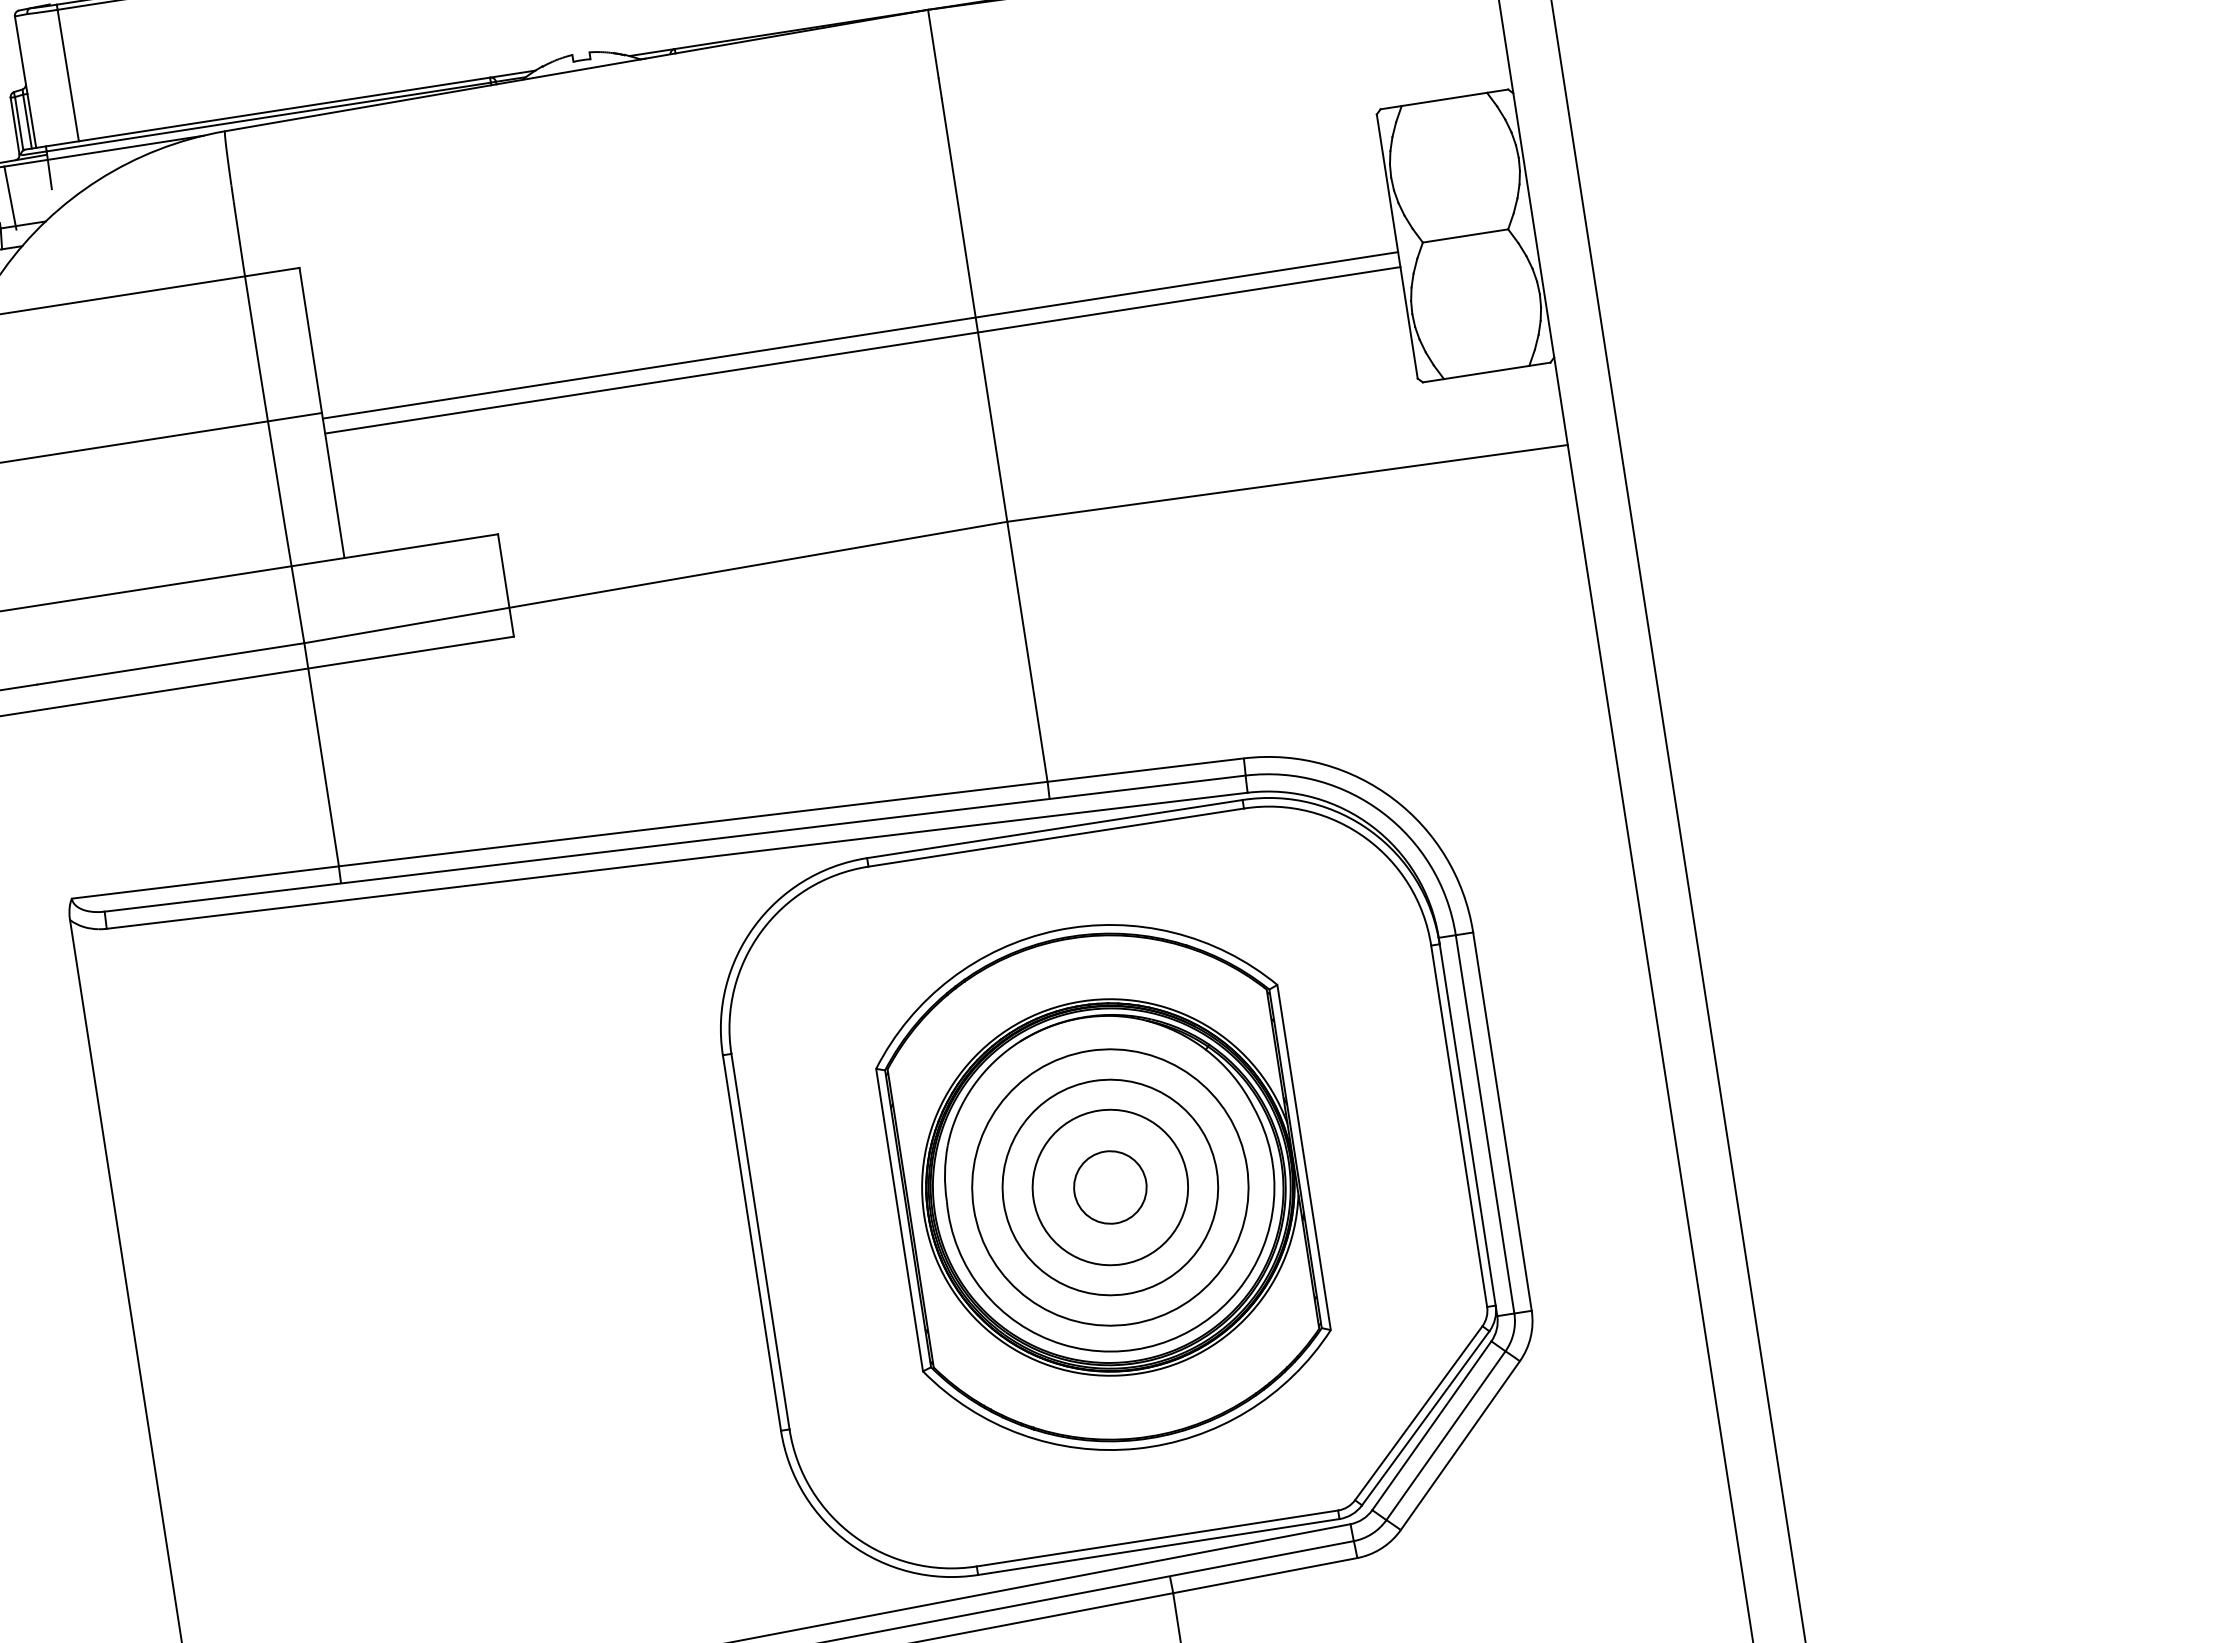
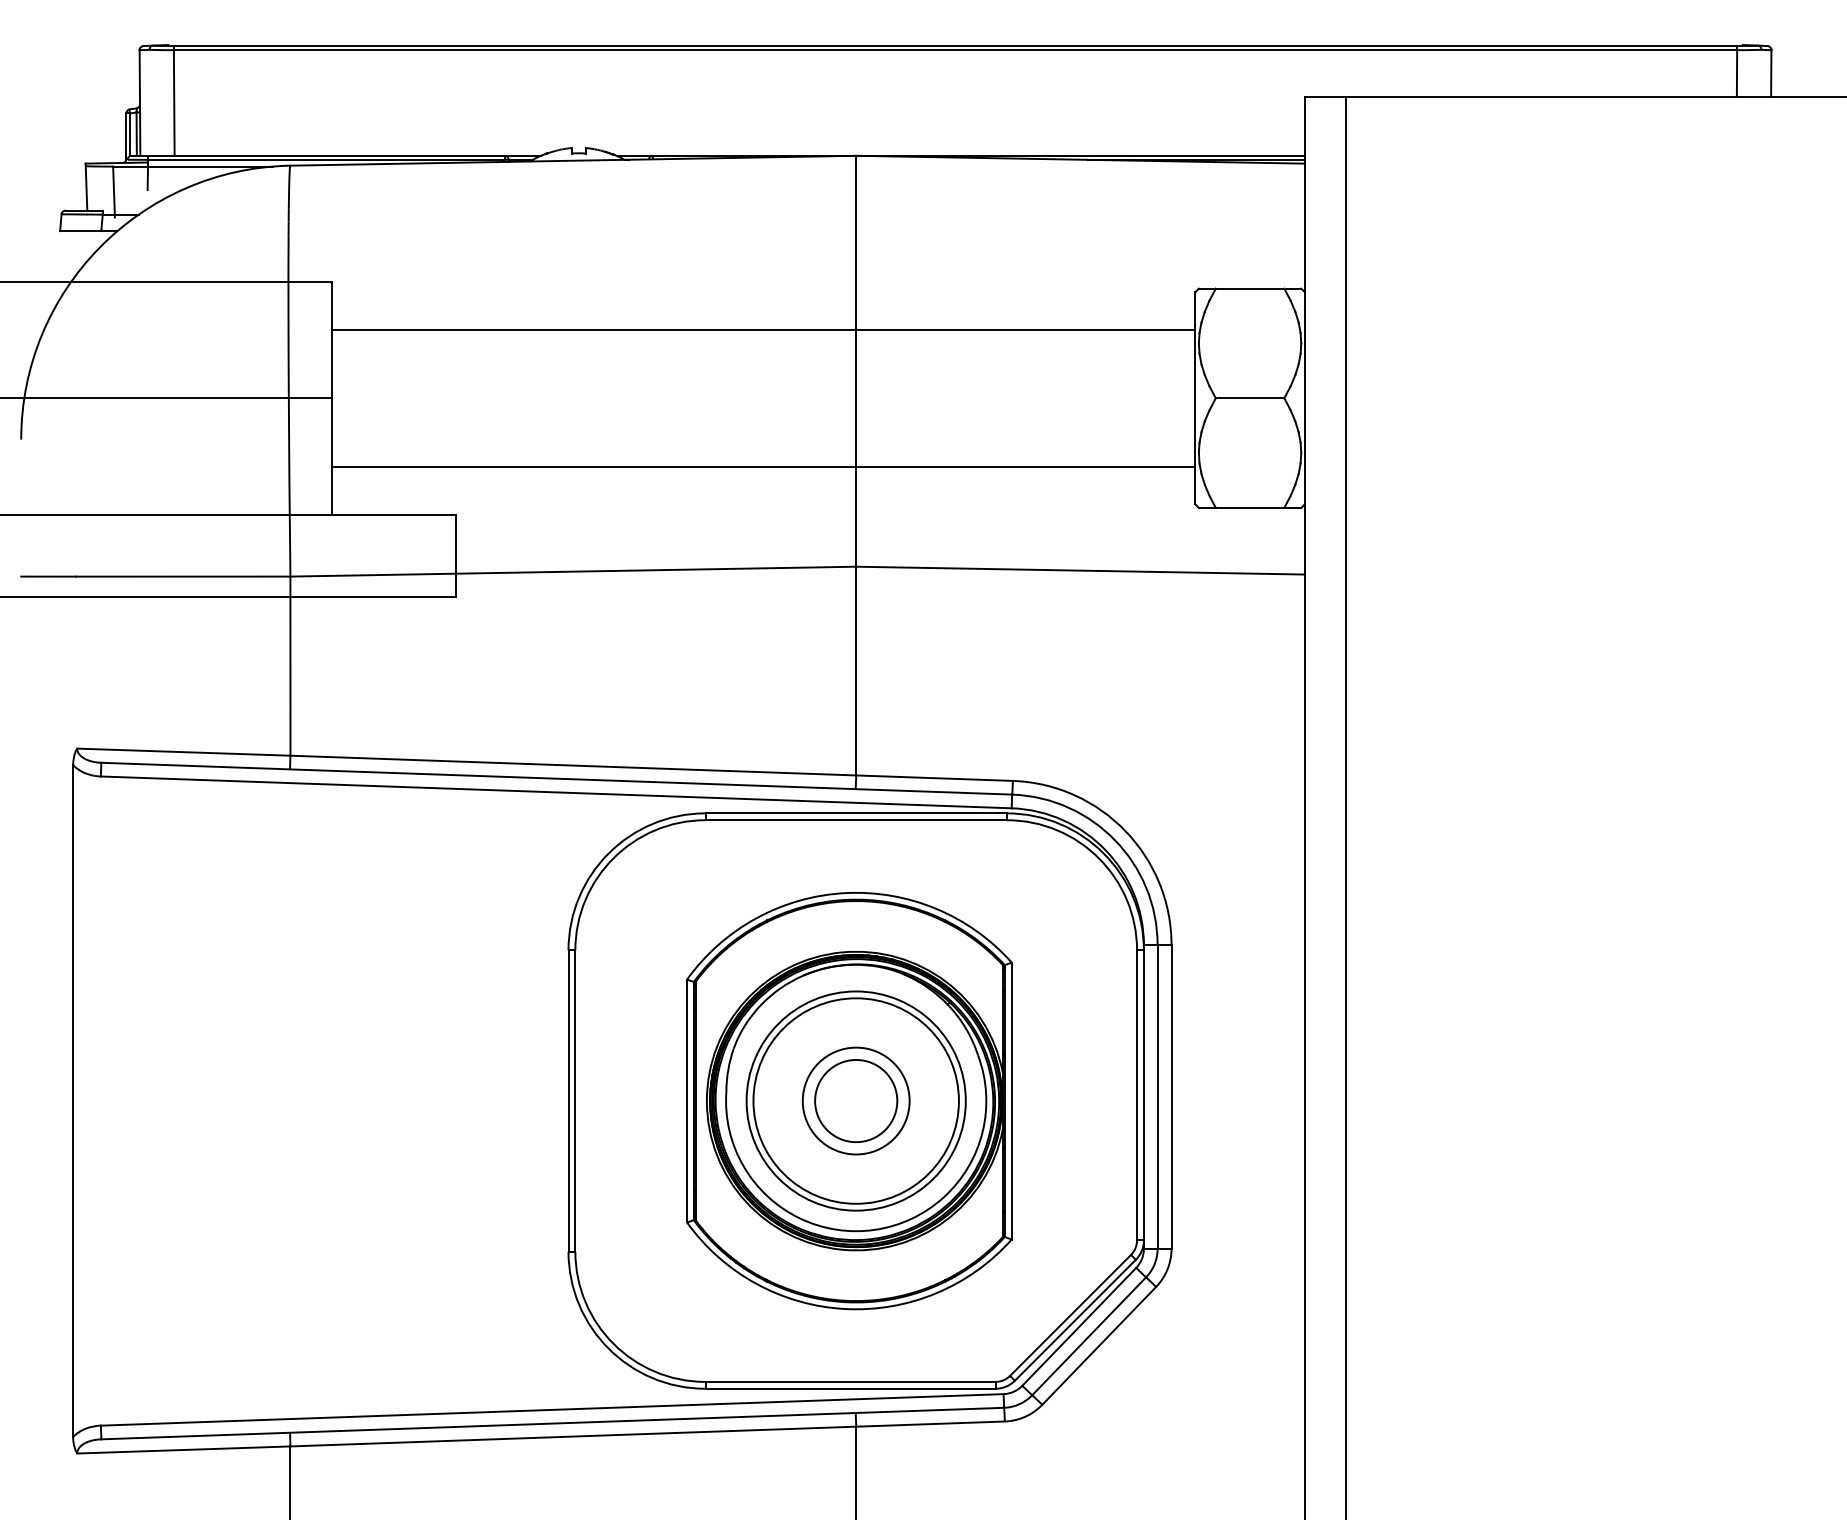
line: (860, 335) -> (763, 466), moved
line: (862, 350) -> (763, 329), moved
circle: (1109, 1186) -> (855, 1100), size x0.62
circle: (1109, 1186) -> (855, 1100), size x1.67
circle: (1110, 1186) -> (856, 1100), size x1.43

